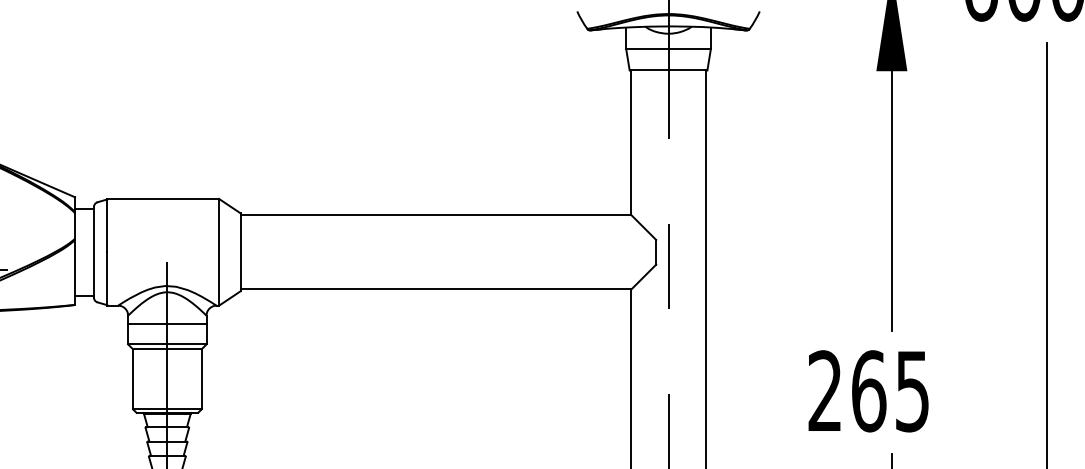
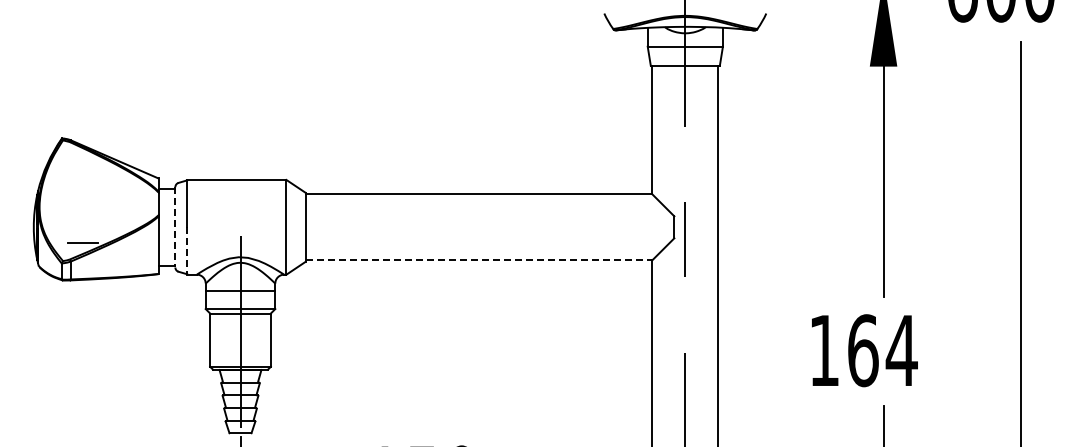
line: (94, 252) -> (175, 227), solid -> dashed
line: (107, 279) -> (187, 251), solid -> dashed
line: (436, 289) -> (479, 260), solid -> dashed
text: (869, 391) -> (863, 350), 265 -> 164

